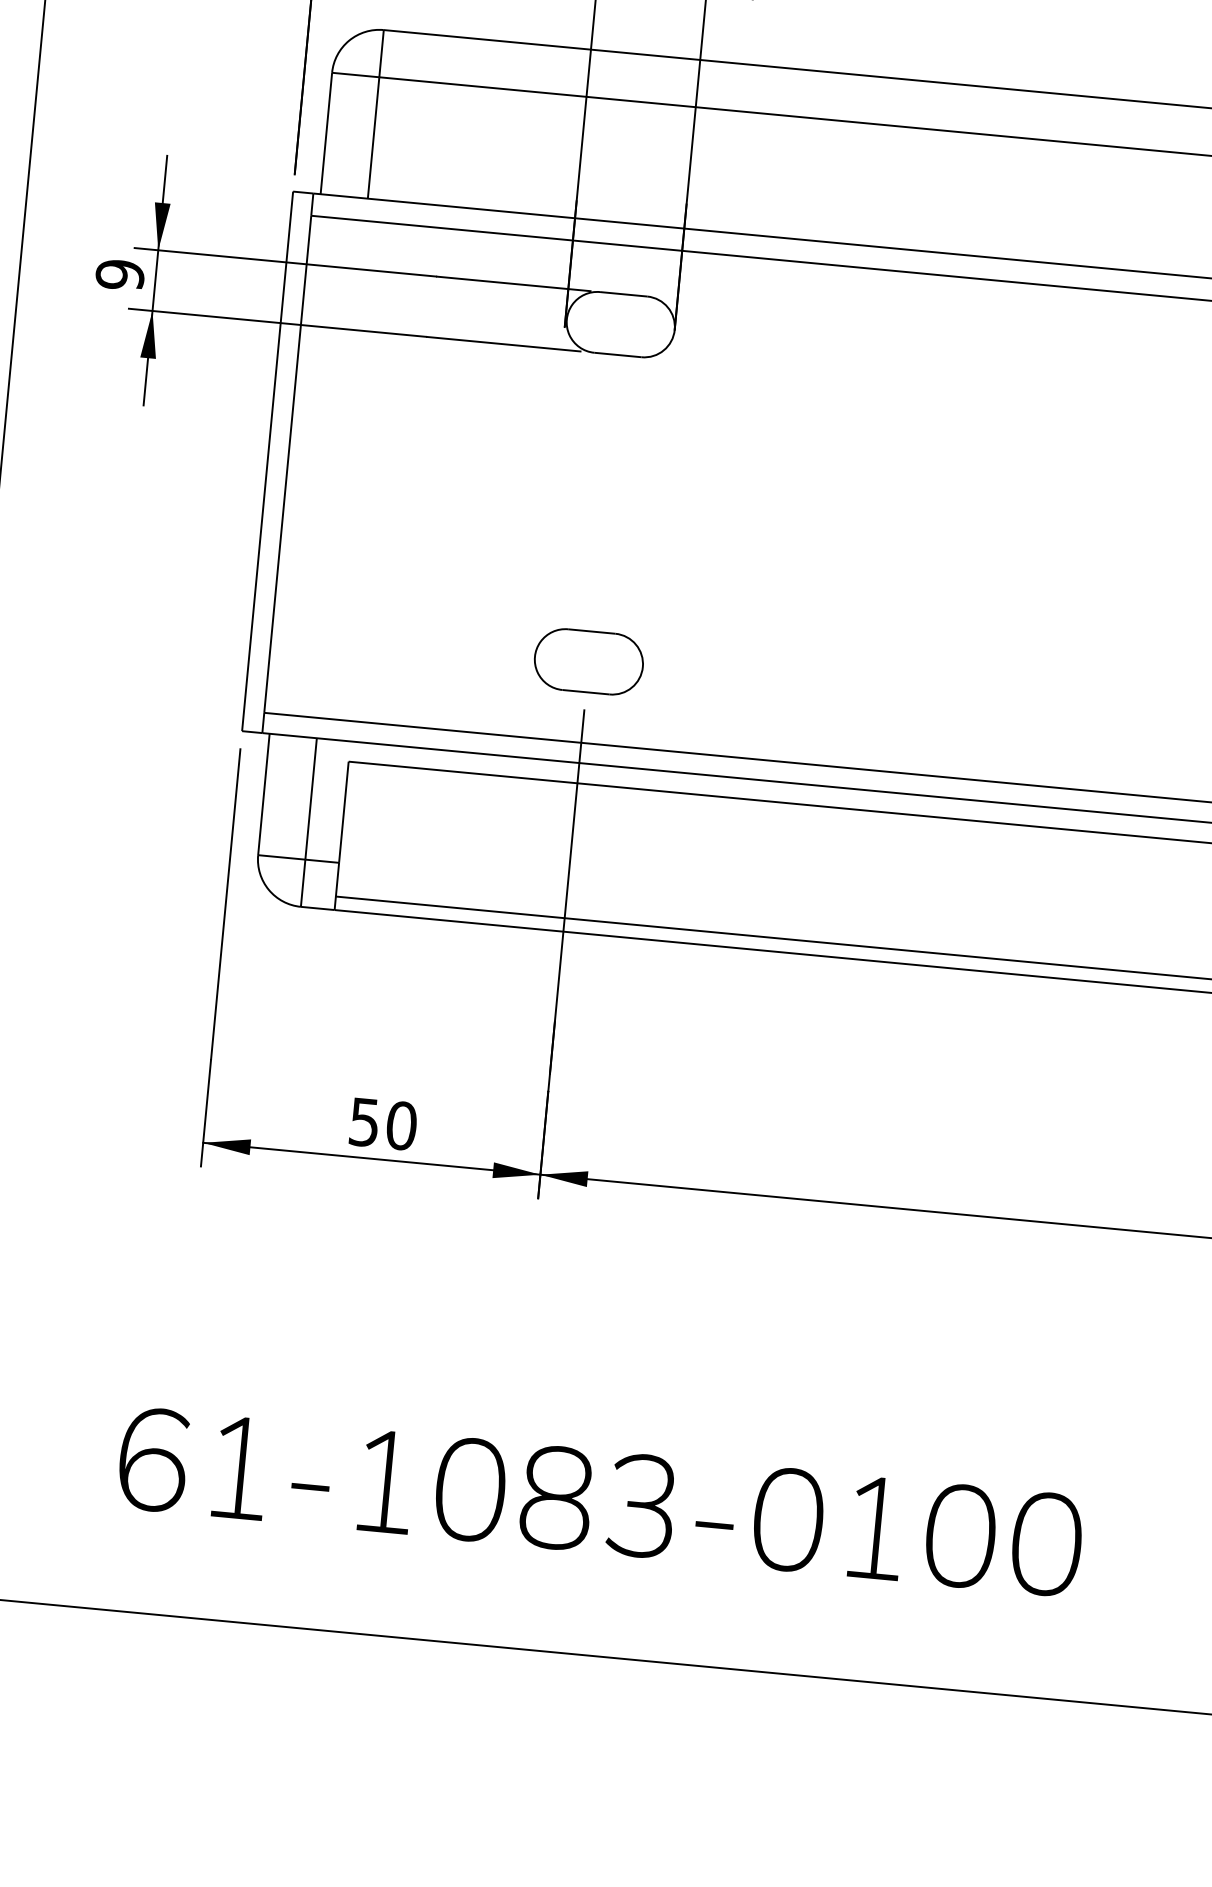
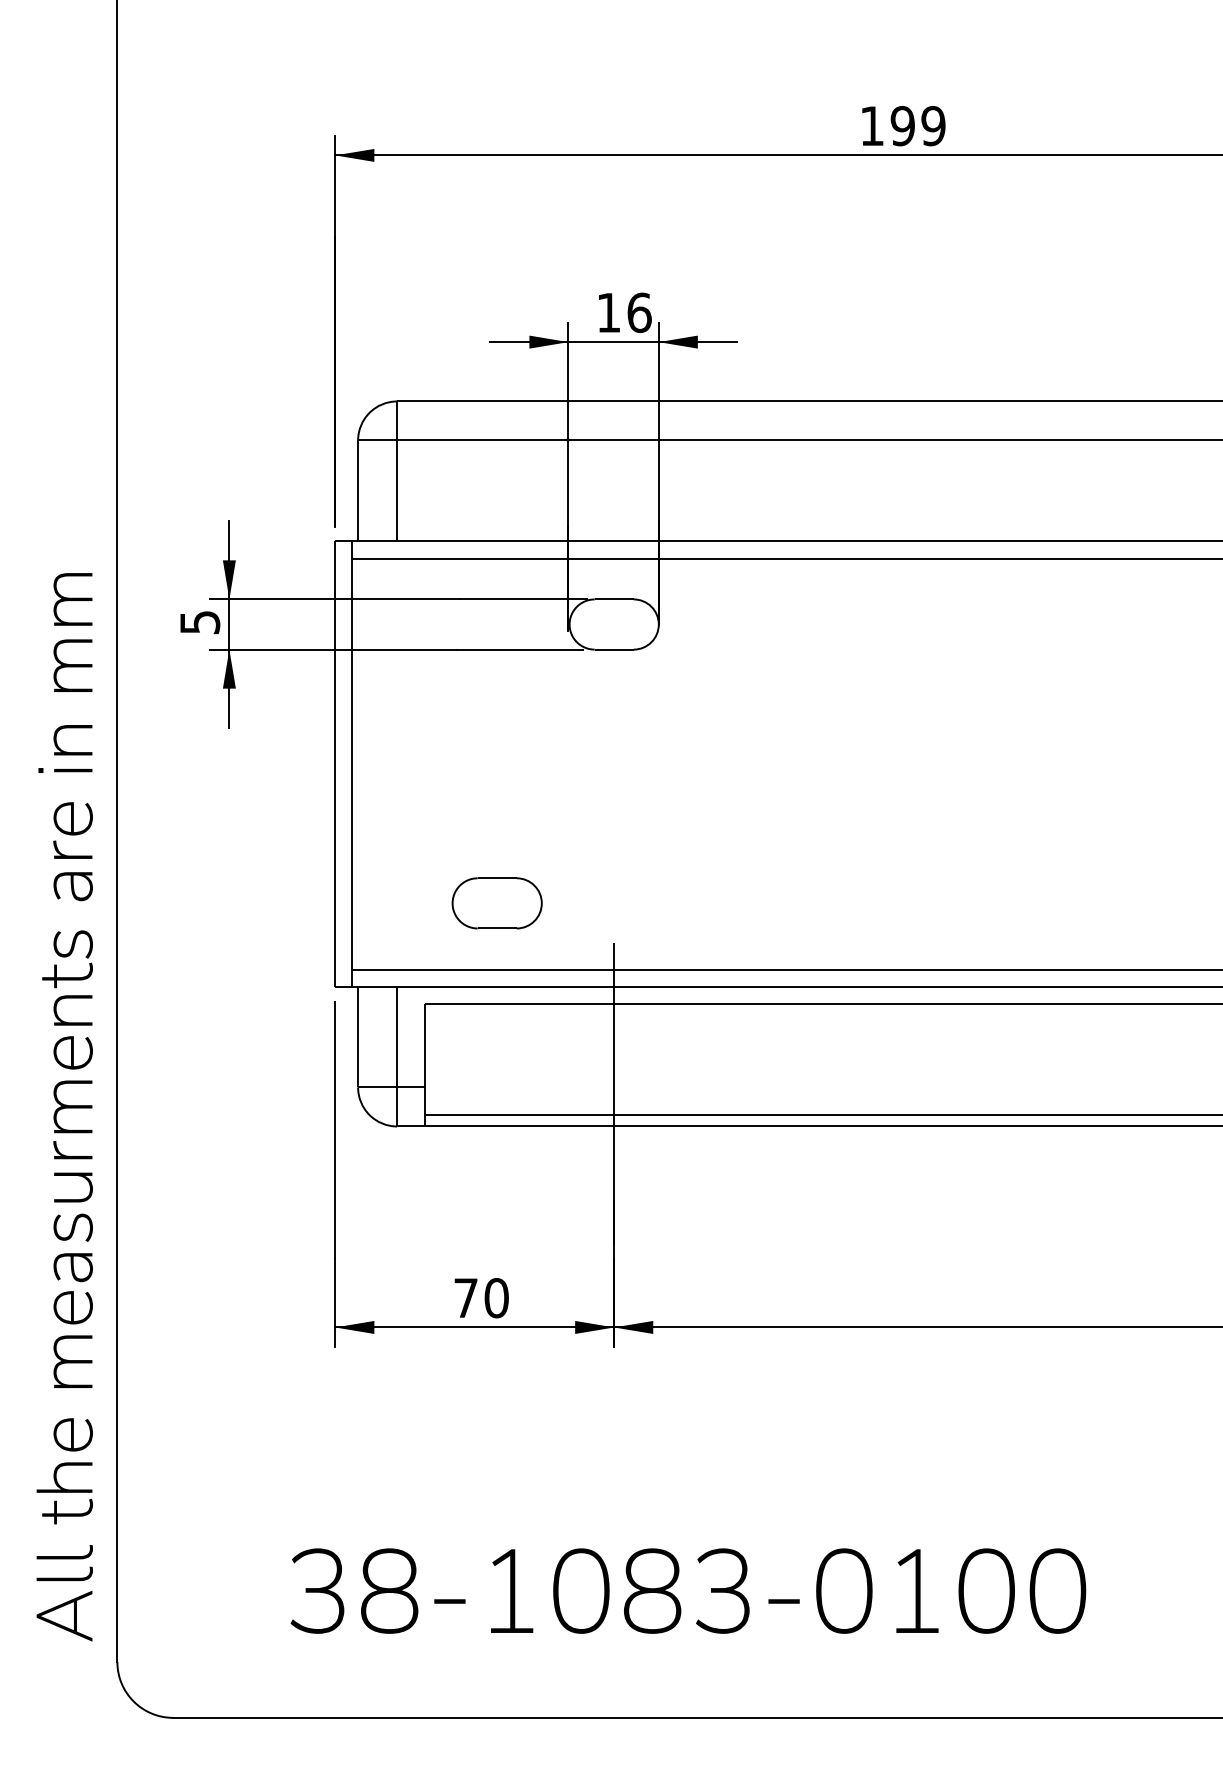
text: (119, 274) -> (199, 622), 9 -> 5
part: (588, 661) -> (496, 903), moved
text: (363, 1122) -> (465, 1298), 50 -> 70
text: (196, 1463) -> (354, 1590), 61-1083-0100 -> 38-1083-0100

